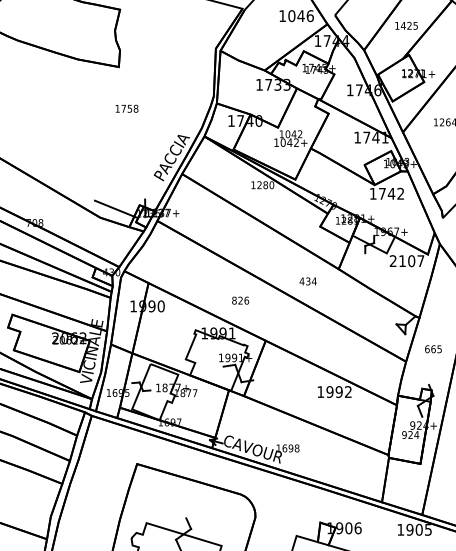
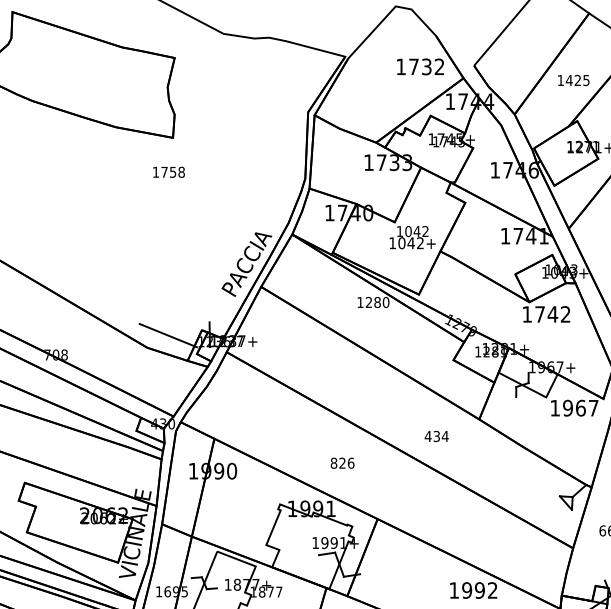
text: (300, 16) -> (426, 67), 1046 -> 1732
text: (126, 108) -> (168, 171), moved
text: (402, 261) -> (568, 408), 2107 -> 1967

